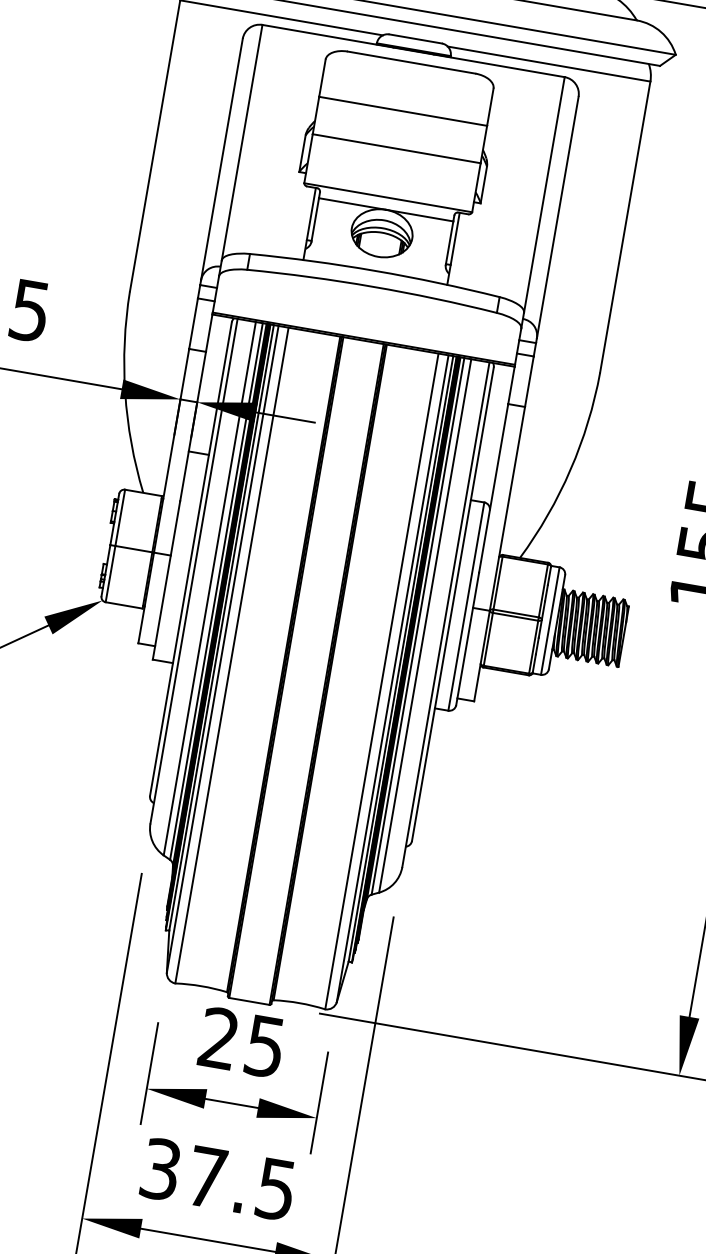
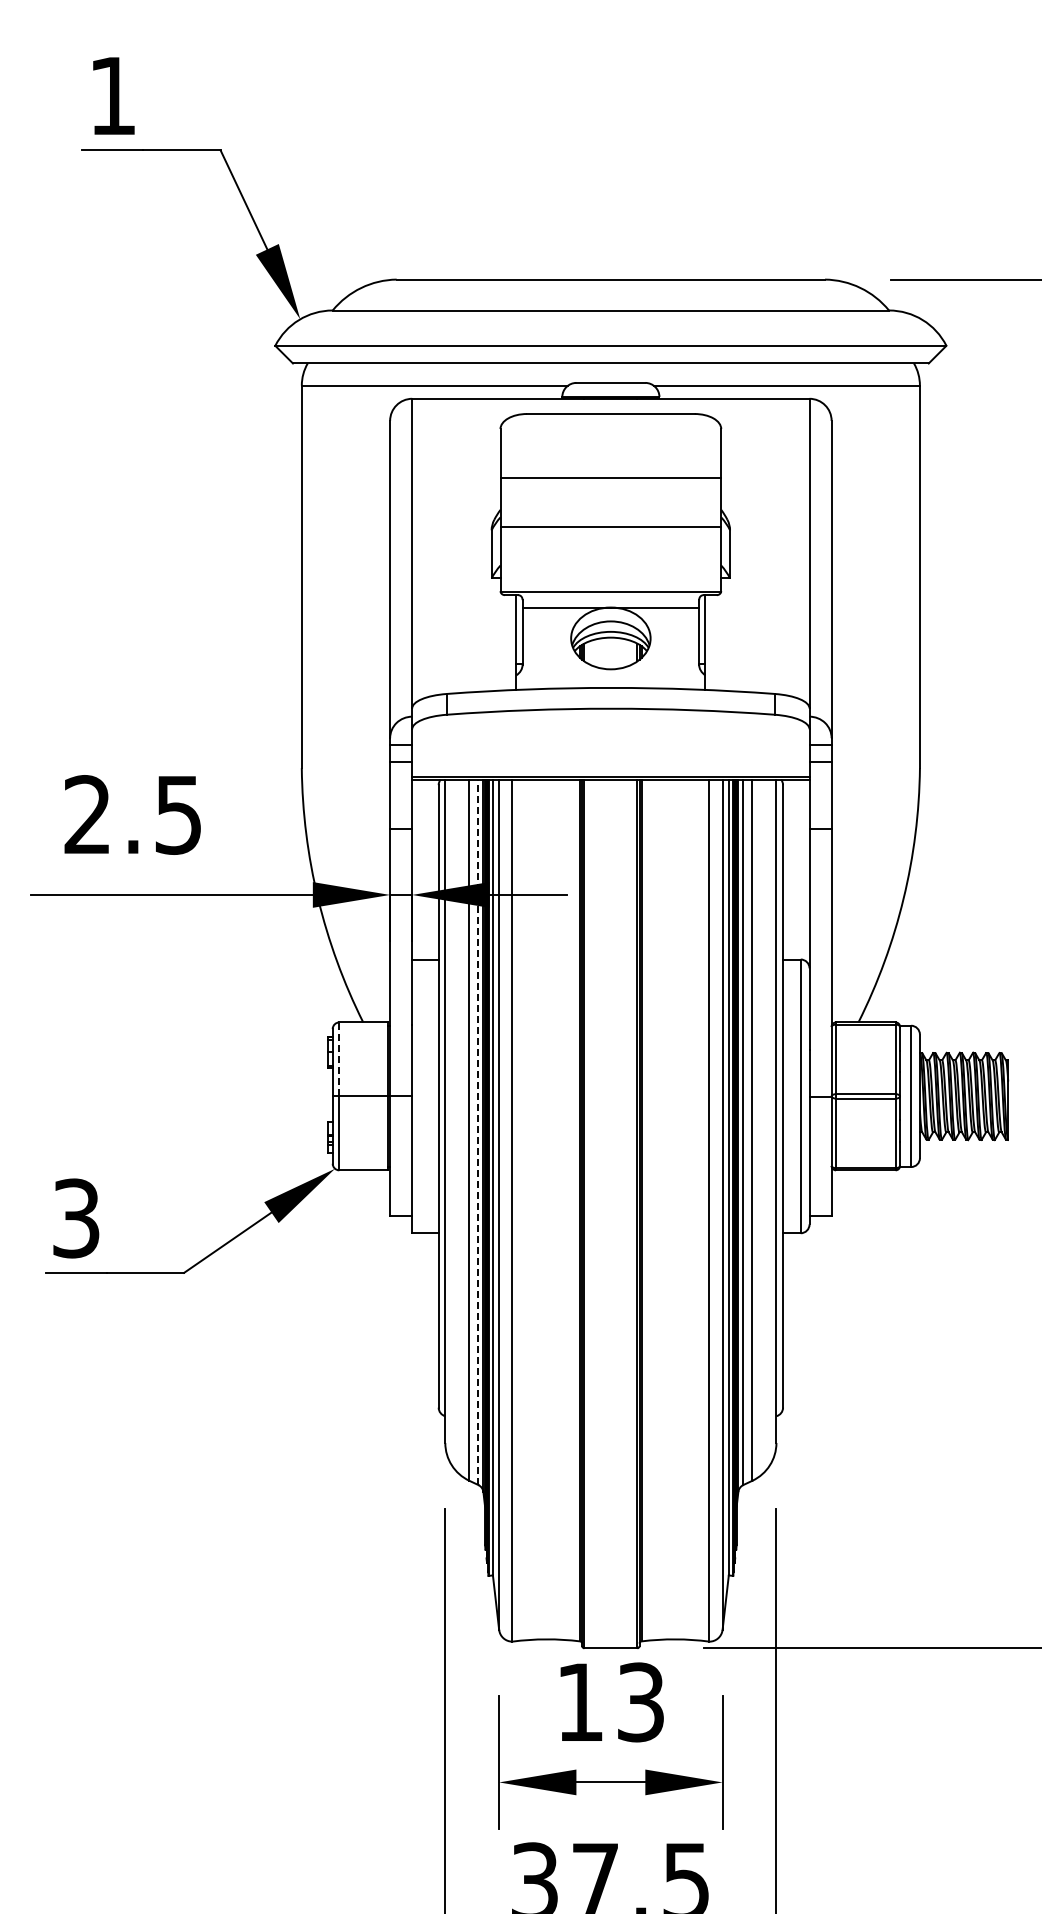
line: (120, 517) -> (339, 1059), solid -> dashed
line: (216, 591) -> (478, 1132), solid -> dashed
text: (242, 1041) -> (610, 1701), 25 -> 13

